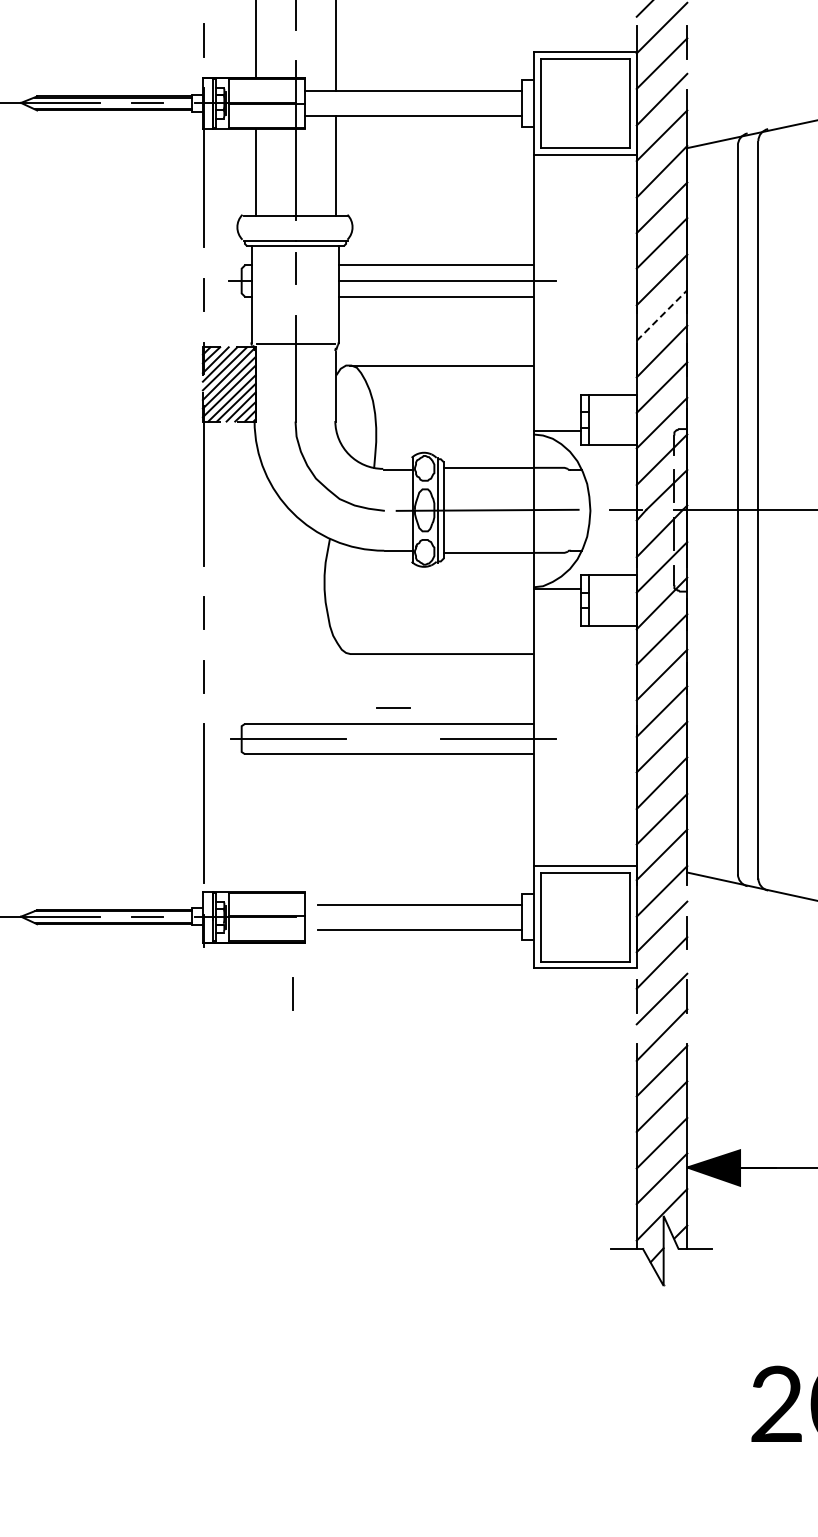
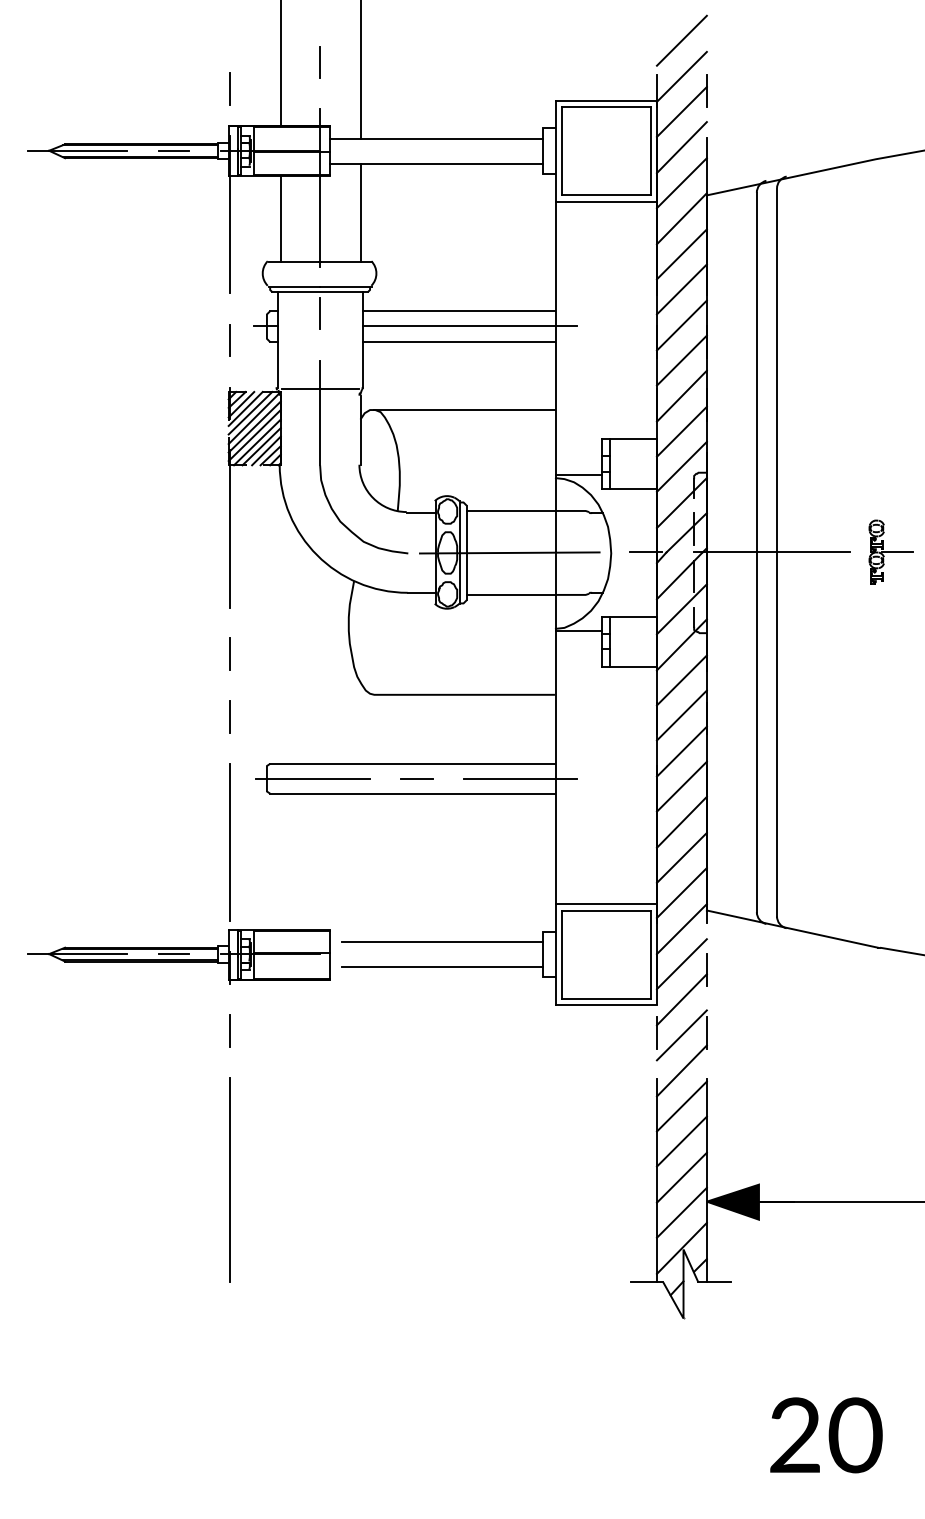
line: (662, 315) -> (682, 360), dashed -> solid
line: (393, 707) -> (416, 778), moved
line: (292, 994) -> (229, 1030), moved
line: (203, 1146) -> (229, 1180), added

